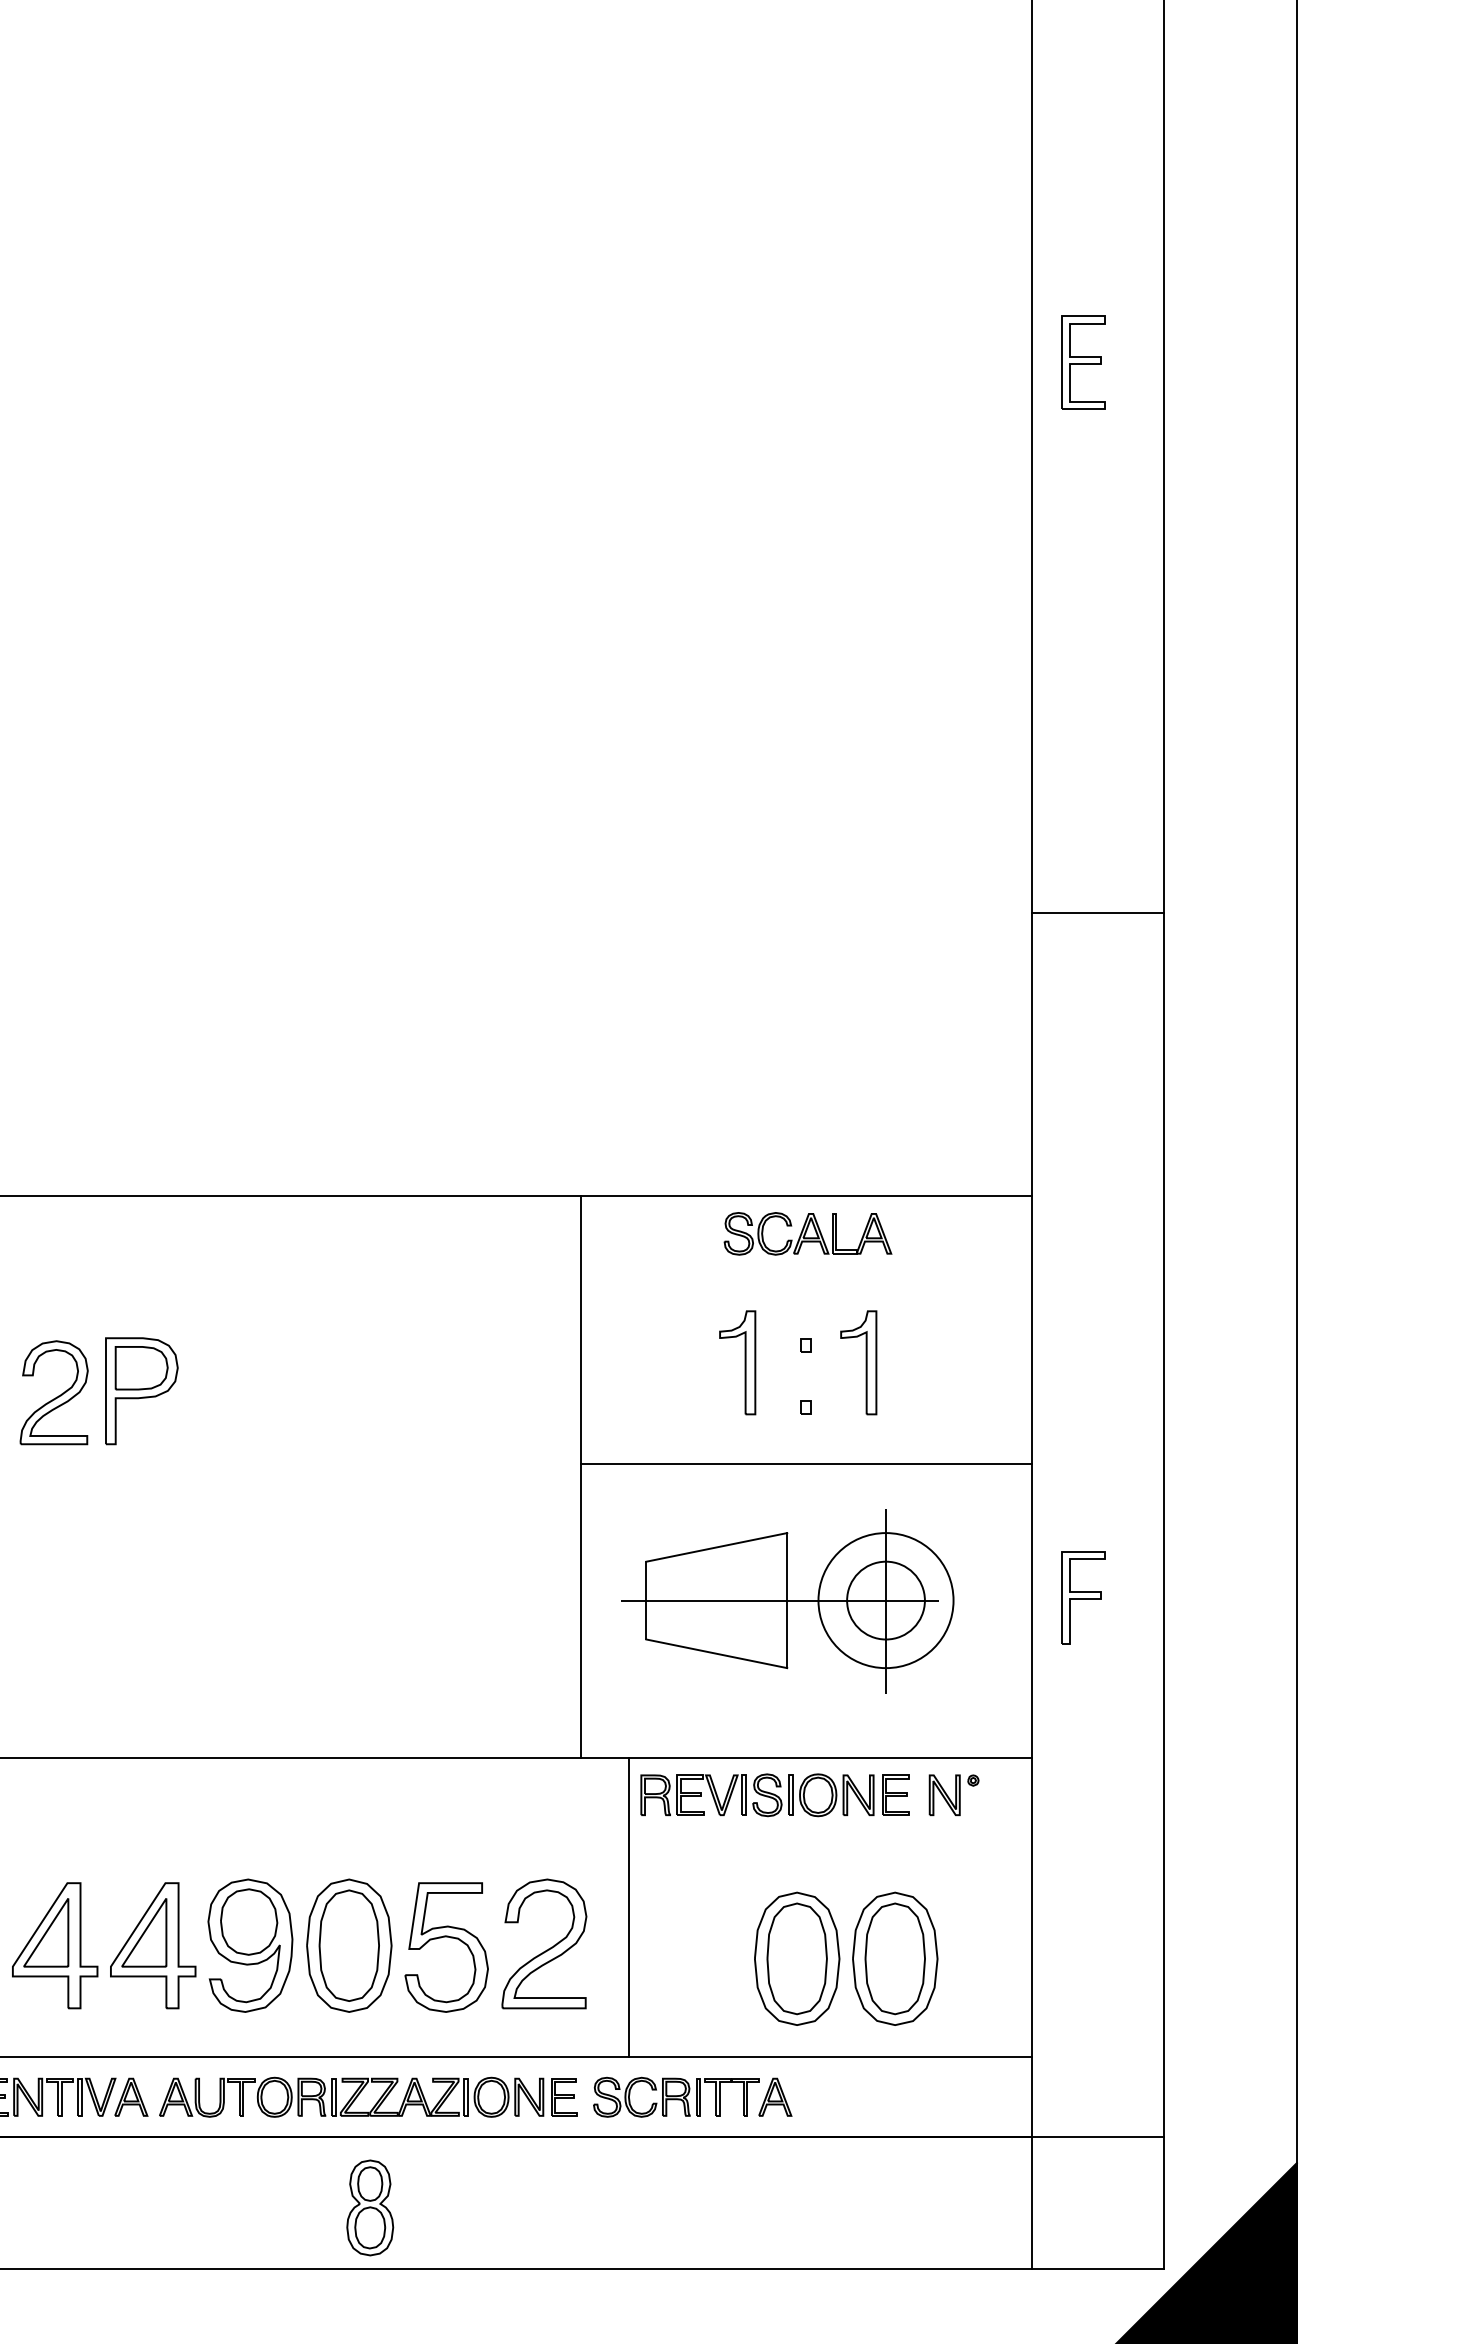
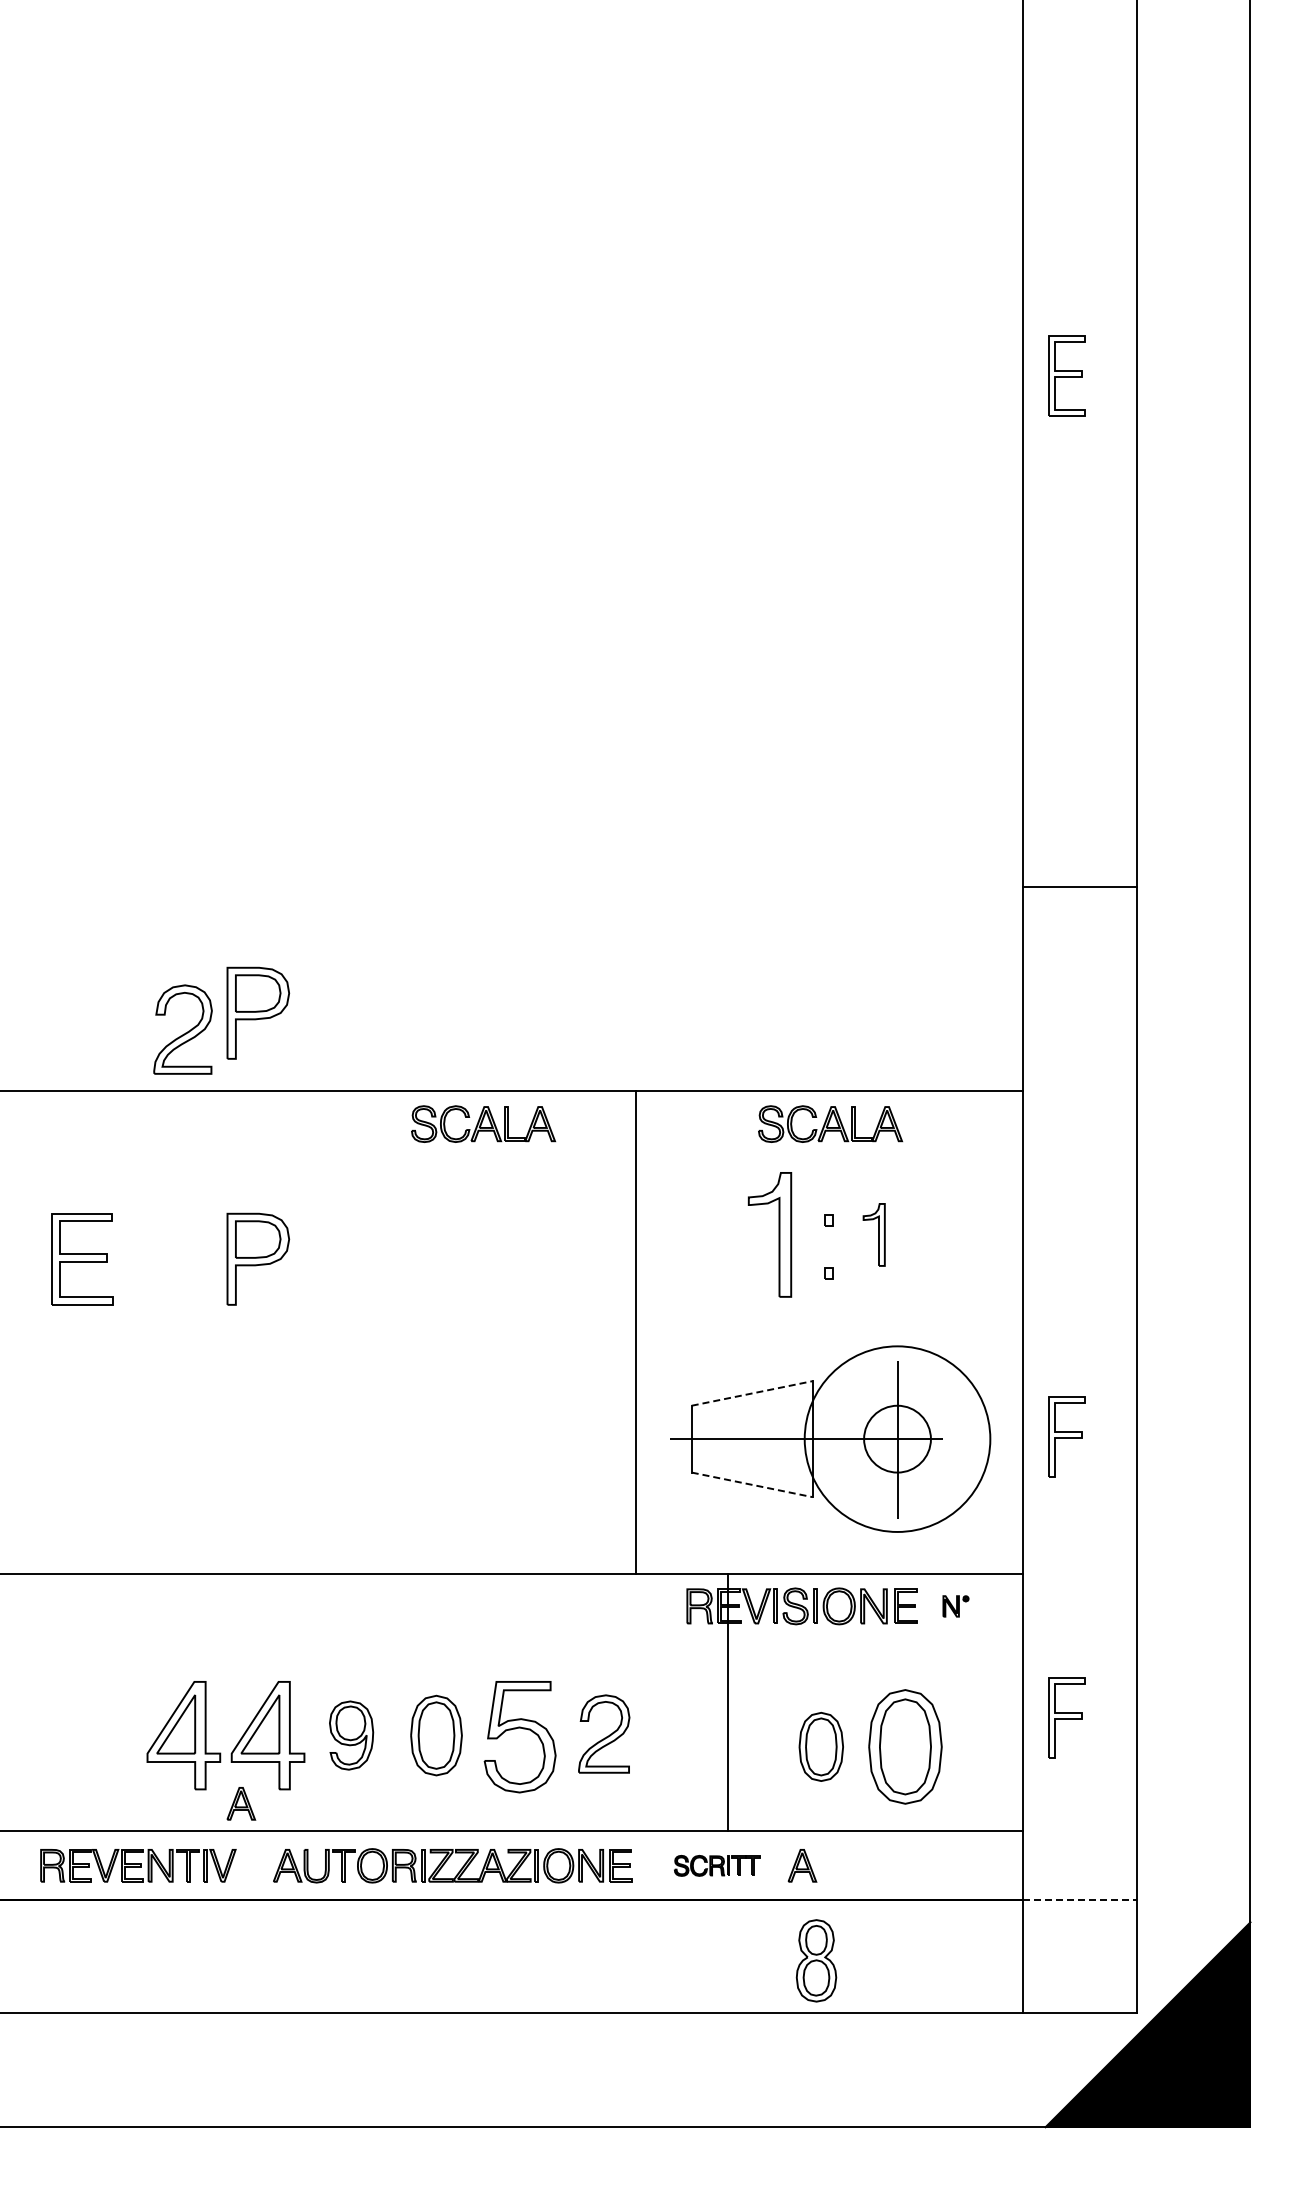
line: (1097, 912) -> (1079, 887), moved
part: (142, 1103) -> (258, 1012), added
part: (404, 1233) -> (483, 1123), added
part: (738, 1362) -> (770, 1234), size x1.4
part: (859, 1362) -> (874, 1234), size x0.7
part: (53, 1392) -> (182, 1029), moved
line: (805, 1463) -> (828, 1321), removed
line: (717, 1547) -> (752, 1393), solid -> dashed
circle: (885, 1600) -> (897, 1439), size x1.6
line: (717, 1653) -> (752, 1484), solid -> dashed
part: (953, 1795) -> (955, 1606), size x0.6
line: (628, 1907) -> (727, 1702), moved
part: (1082, 1924) -> (1066, 1717), added
part: (544, 1943) -> (604, 1733), size x0.7
part: (250, 1945) -> (351, 1735), size x0.6
part: (349, 1945) -> (436, 1735), size x0.7
part: (797, 1958) -> (821, 1746), size x0.6
part: (131, 2096) -> (241, 1803), moved
part: (675, 2096) -> (716, 1865), size x0.6
line: (1097, 2136) -> (1079, 1899), solid -> dashed
part: (370, 2207) -> (816, 1960), moved

